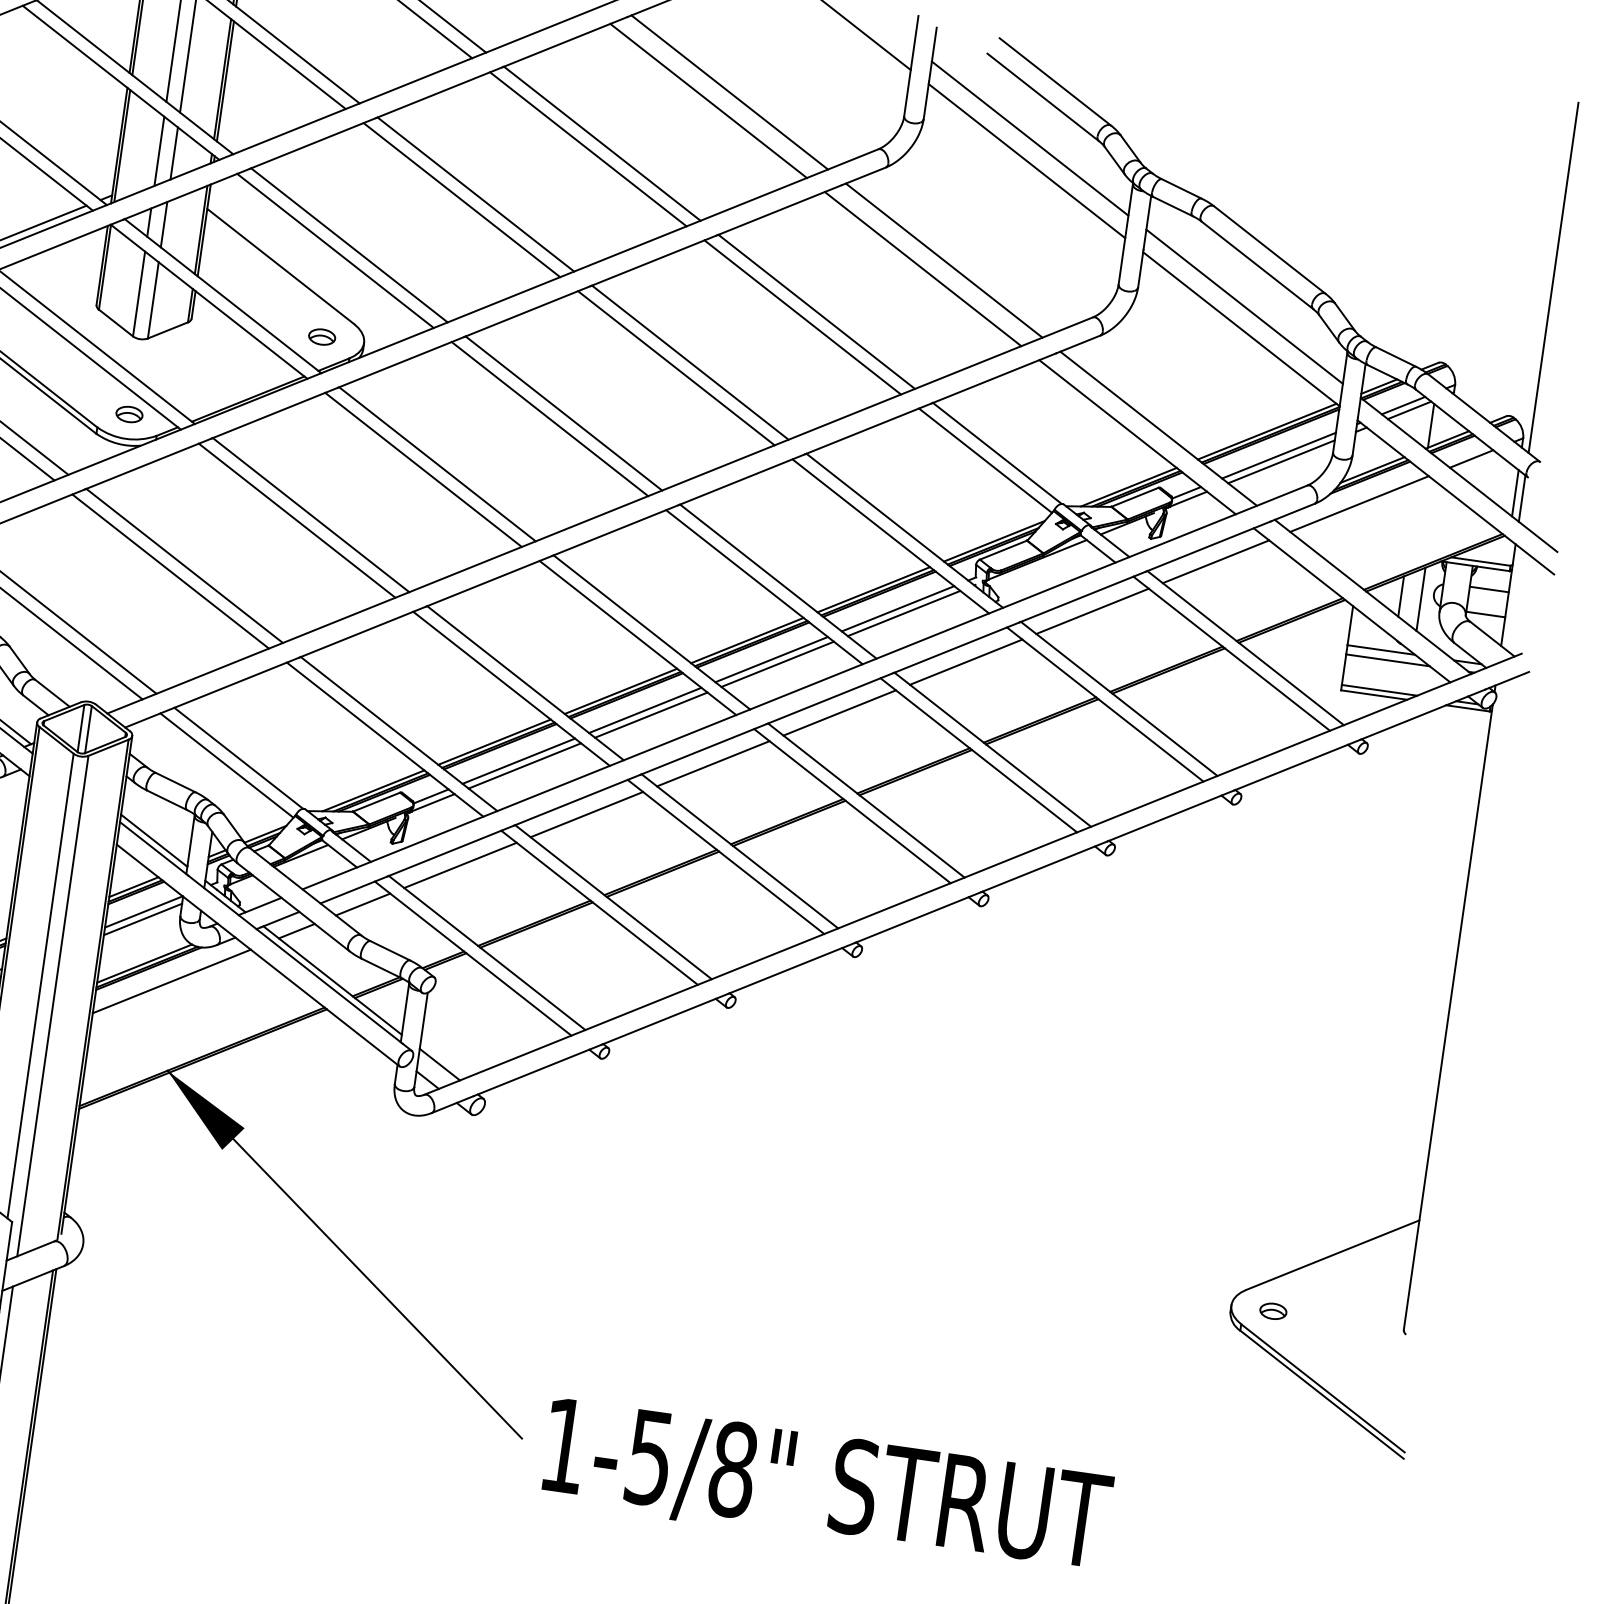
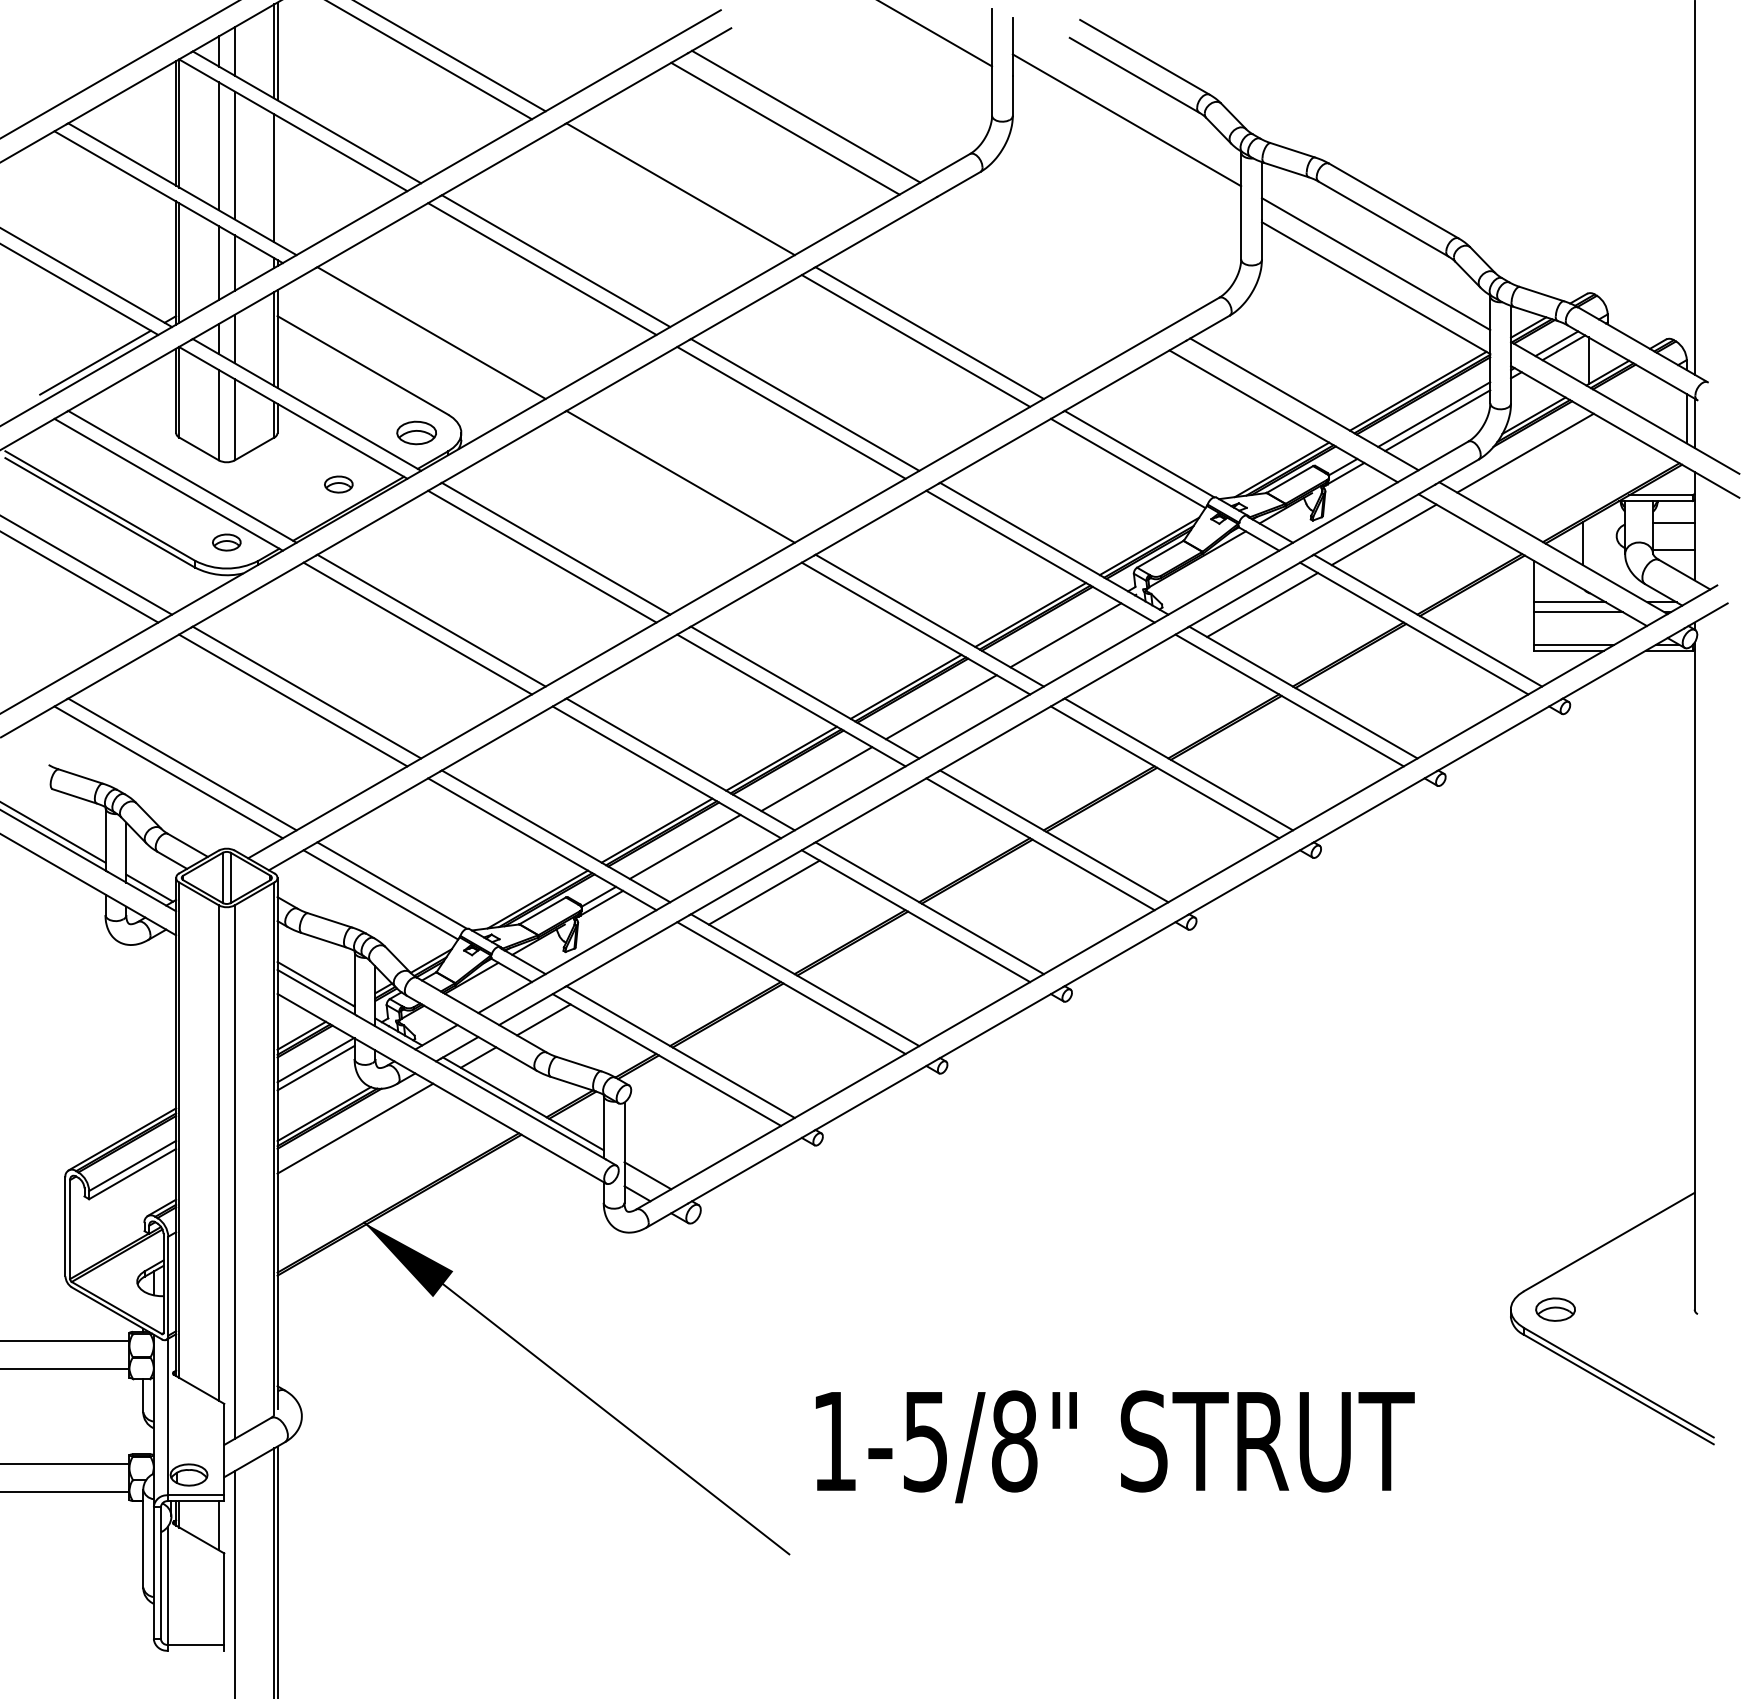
line: (225, 81) -> (277, 180), removed
line: (587, 149) -> (666, 197), removed
line: (1026, 161) -> (1126, 144), removed
line: (335, 250) -> (417, 340), removed
line: (944, 260) -> (1055, 260), removed
line: (923, 269) -> (1034, 272), removed
part: (322, 336) -> (416, 432), size x1.4
part: (241, 374) -> (338, 484), added
line: (549, 418) -> (666, 484), removed
line: (1471, 459) -> (1635, 389), removed
line: (1420, 599) -> (1603, 543), removed
line: (897, 608) -> (1058, 631), removed
line: (770, 659) -> (933, 703), removed
line: (965, 661) -> (1137, 676), removed
line: (644, 710) -> (809, 775), removed
line: (839, 712) -> (1013, 748), removed
line: (712, 763) -> (888, 820), removed
line: (524, 766) -> (691, 851), removed
line: (460, 865) -> (639, 964), removed
part: (1273, 1311) -> (1555, 1309), size x1.4
text: (826, 1487) -> (1114, 1446), moved

